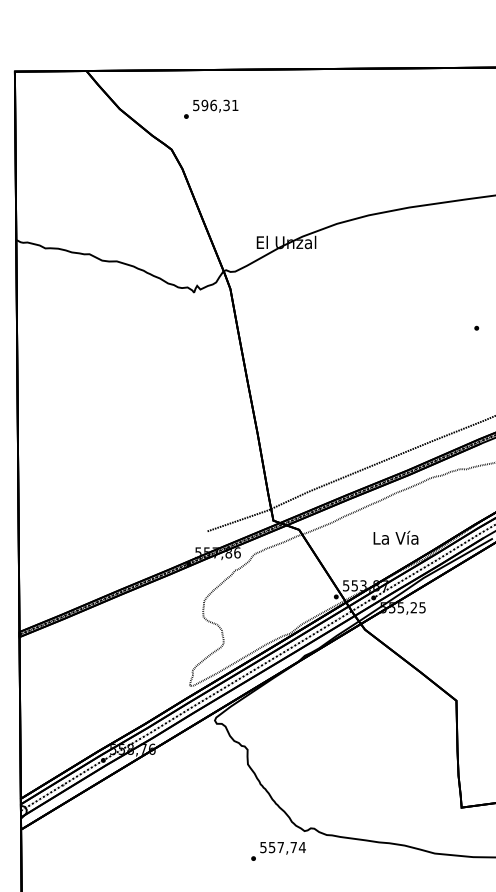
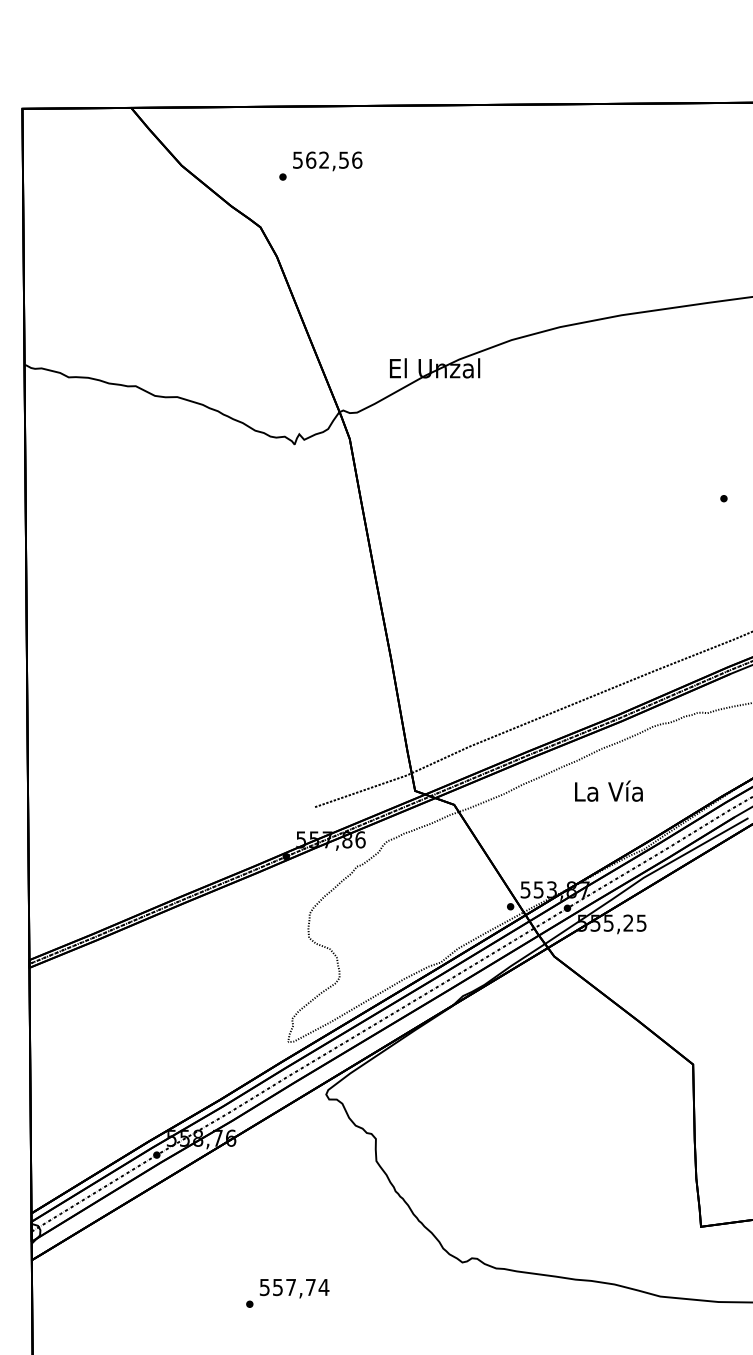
text: (219, 105) -> (333, 160), 596,31 -> 562,56
text: (395, 537) -> (608, 790), moved
text: (278, 851) -> (287, 1293), moved

